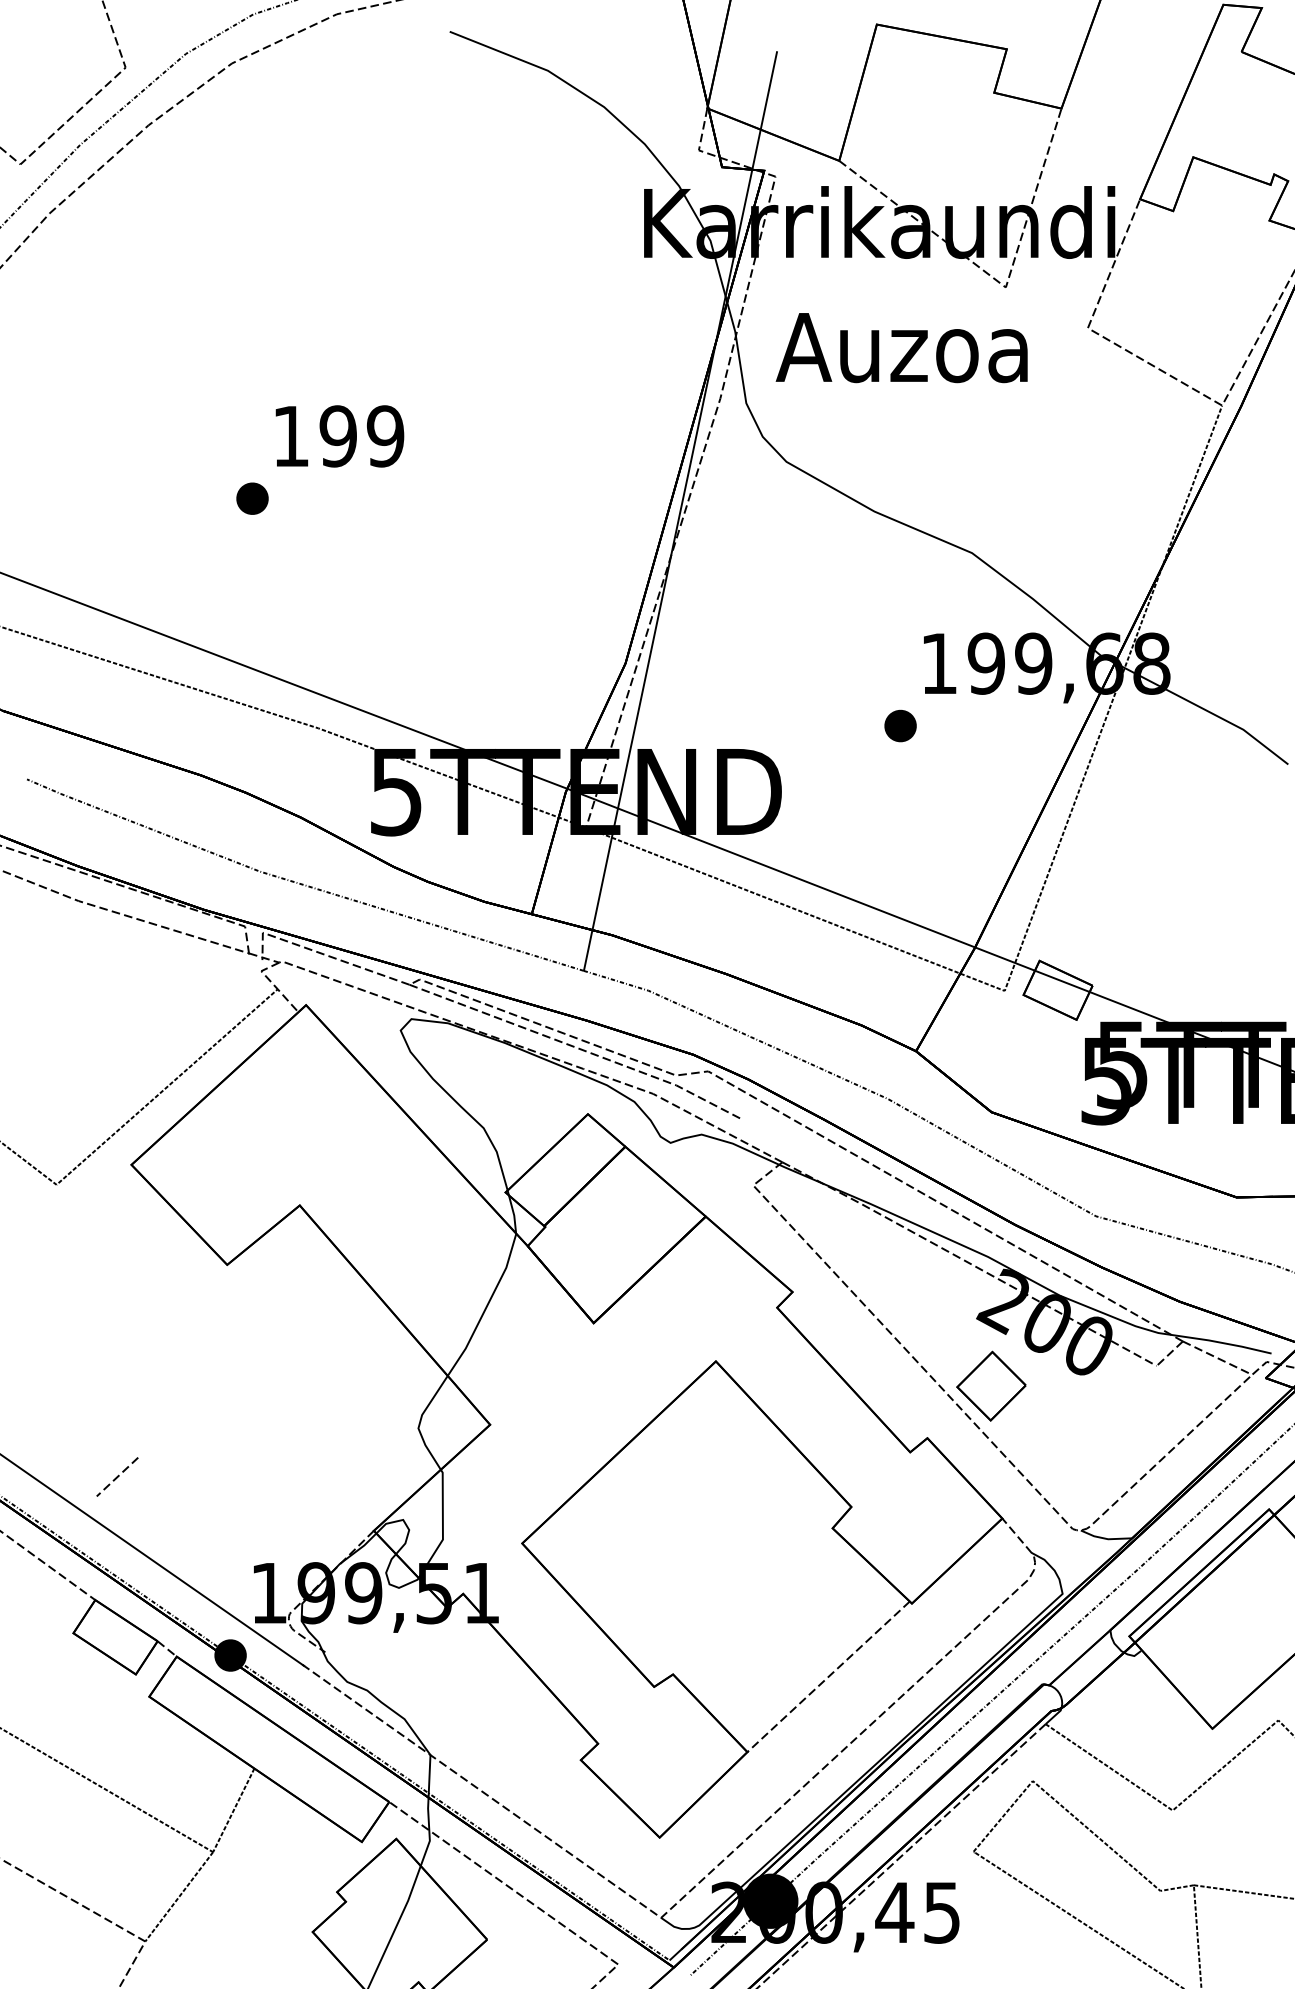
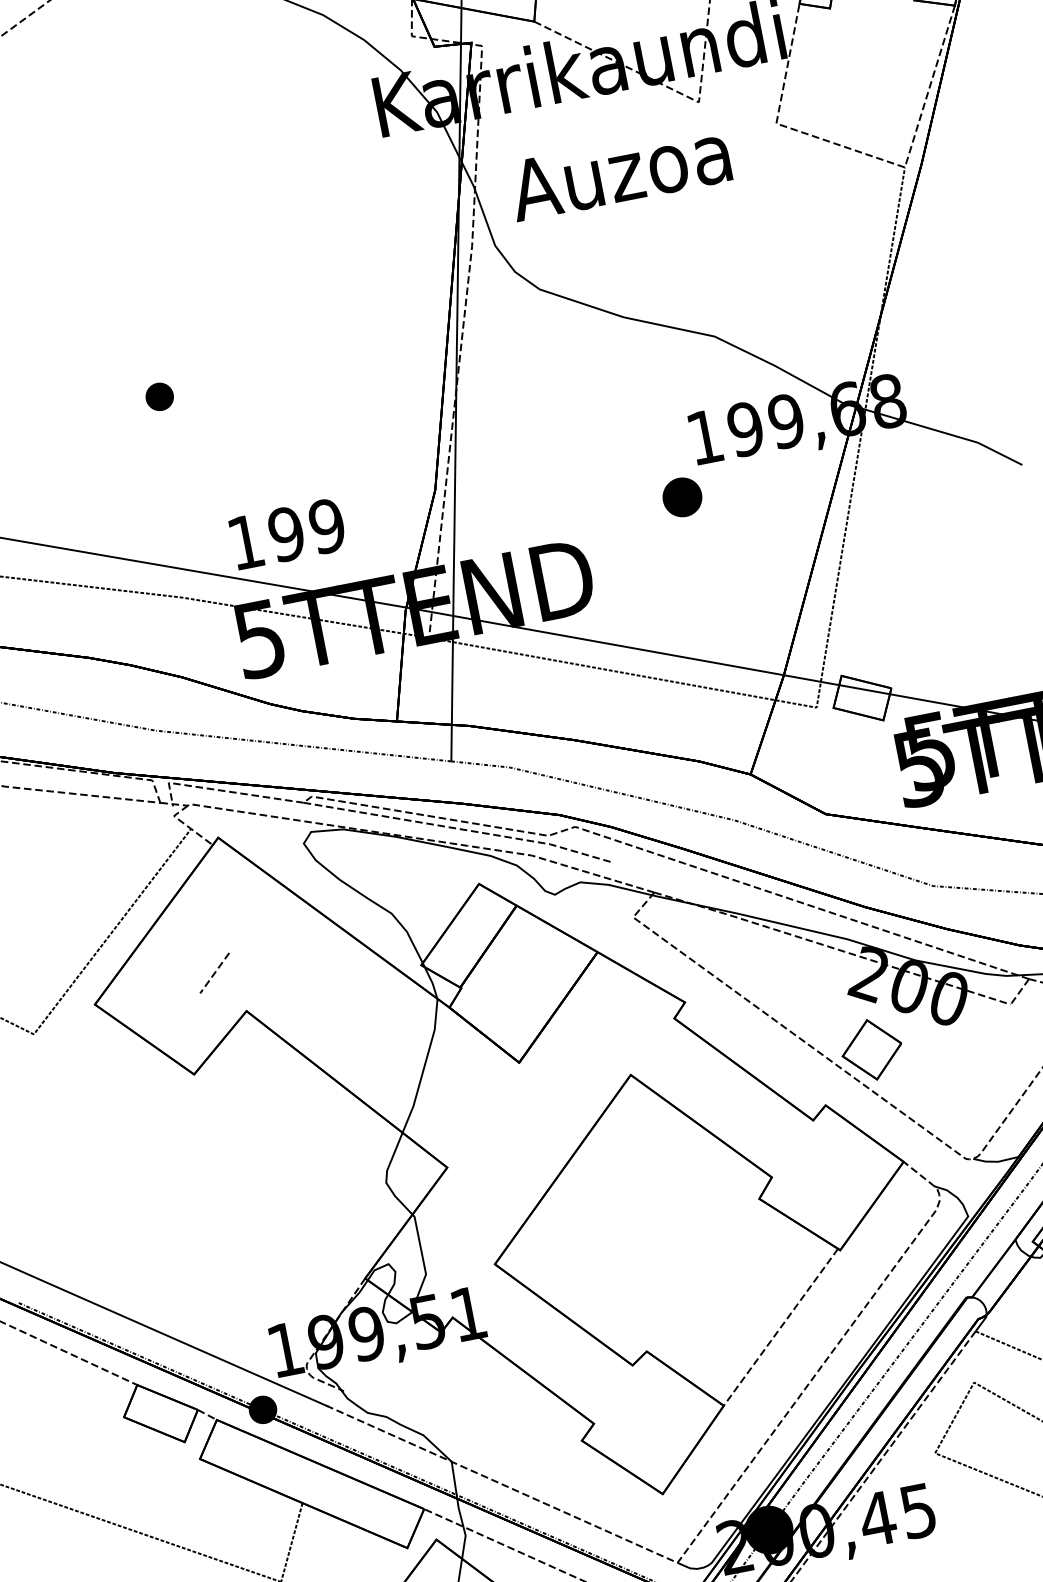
text: (339, 436) -> (287, 534), moved
part: (252, 498) -> (159, 396), moved
part: (900, 725) -> (682, 496), size x1.4
line: (117, 1476) -> (214, 972), moved

